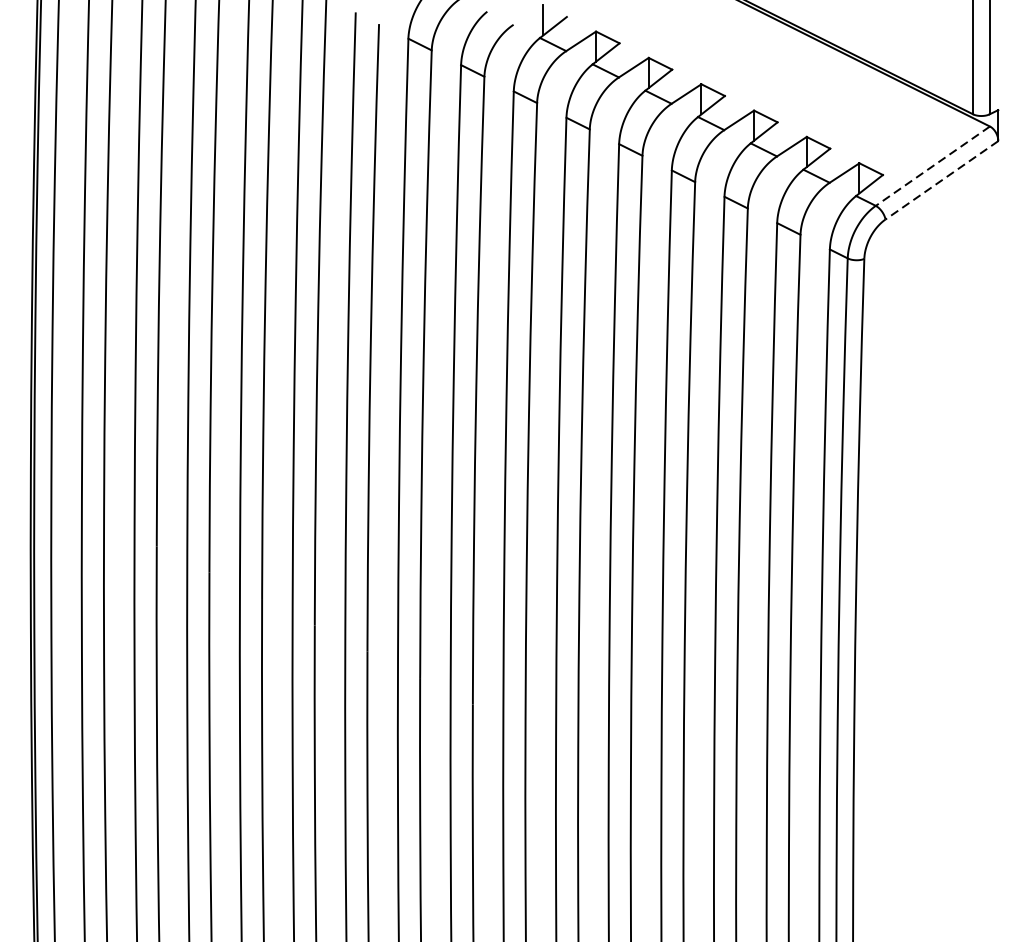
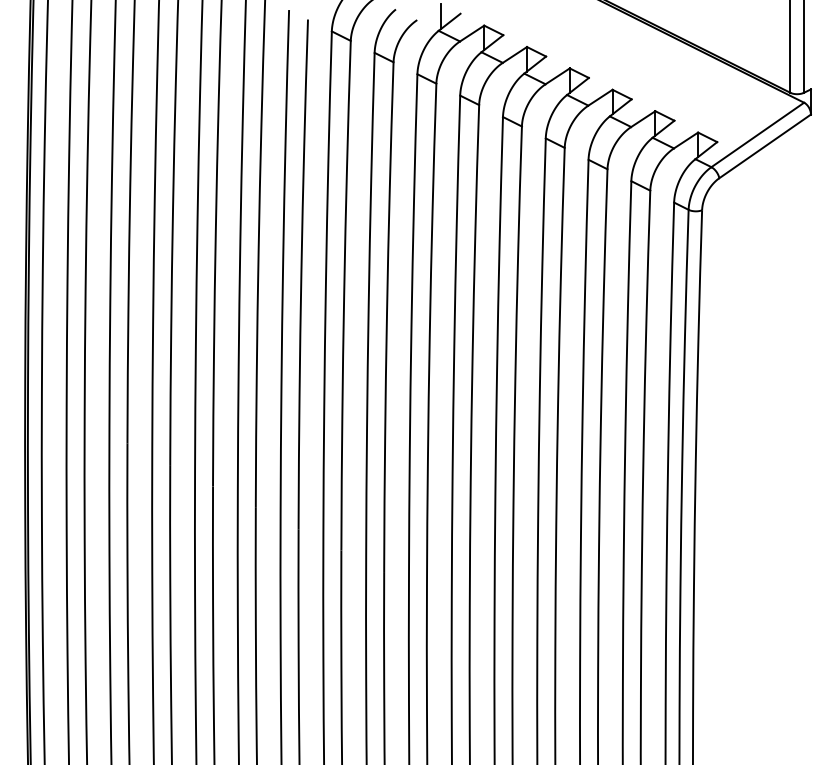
line: (932, 166) -> (757, 135), dashed -> solid
line: (942, 180) -> (765, 146), dashed -> solid

